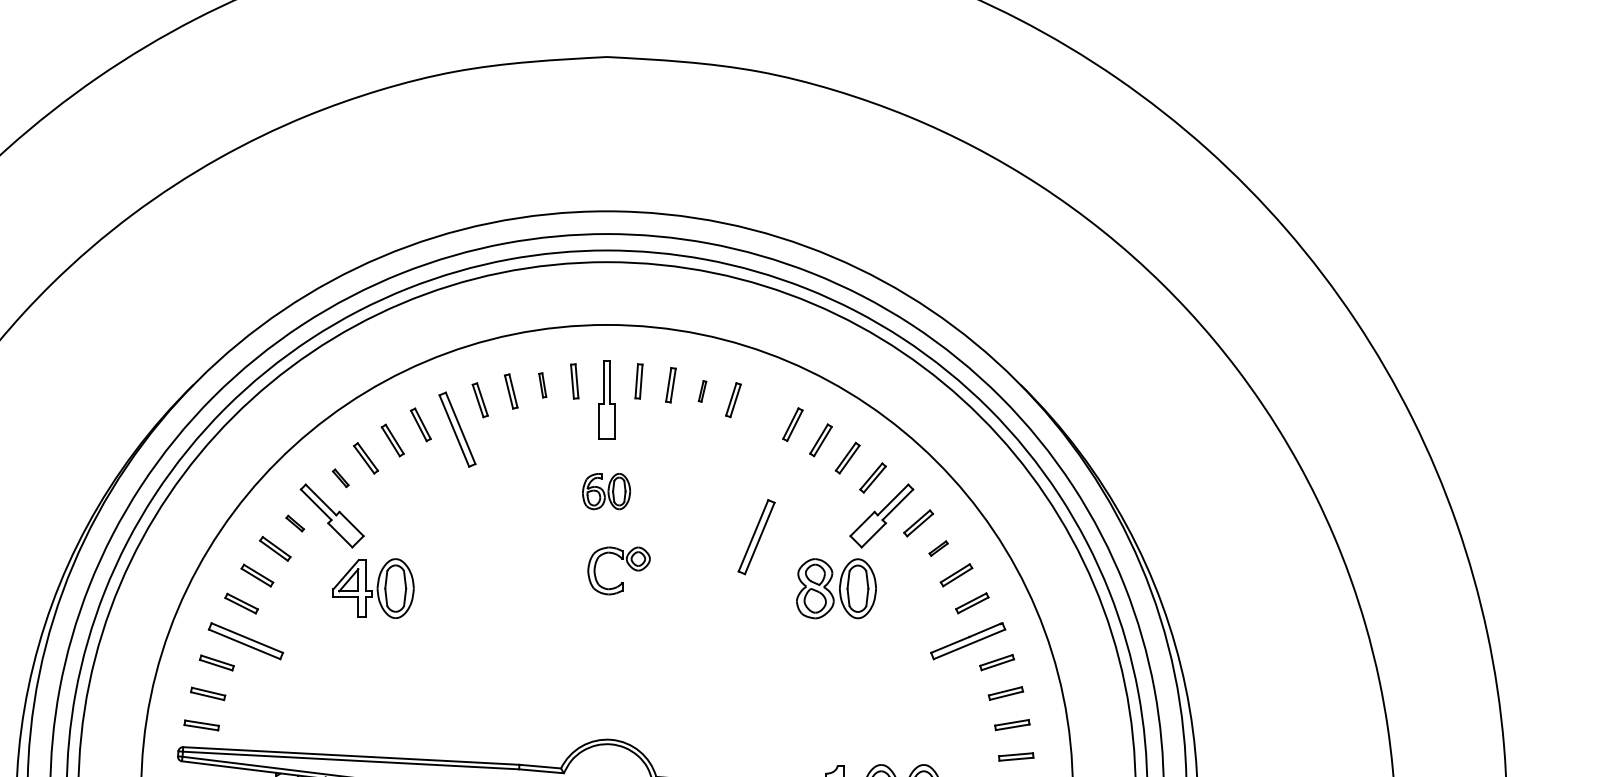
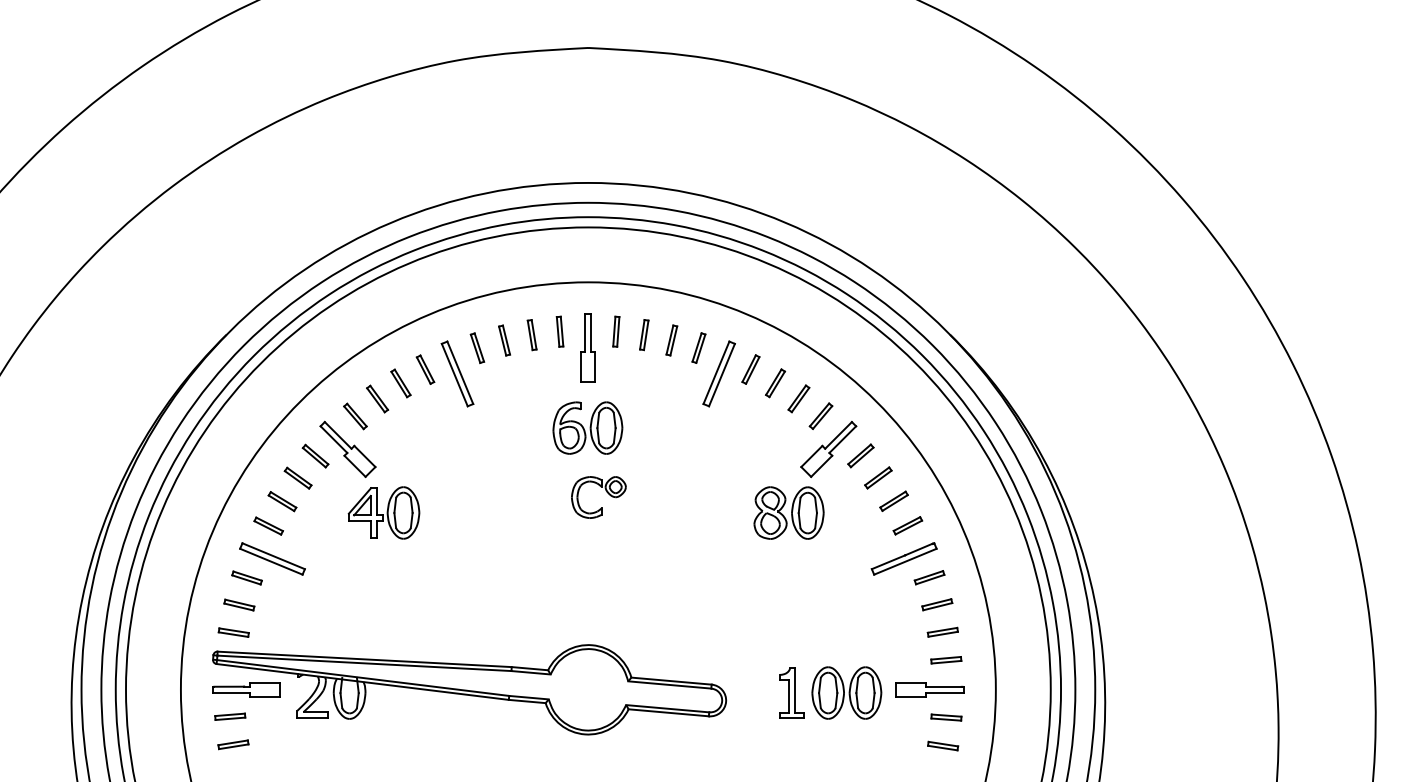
part: (542, 385) -> (531, 335), size x1.43
part: (702, 391) -> (671, 340), size x1.67
part: (340, 478) -> (355, 416), size x1.67
part: (606, 490) -> (587, 427), size x1.67
part: (295, 522) -> (315, 455), size x1.67
part: (755, 536) -> (718, 373), moved
part: (938, 548) -> (878, 477), size x1.67

